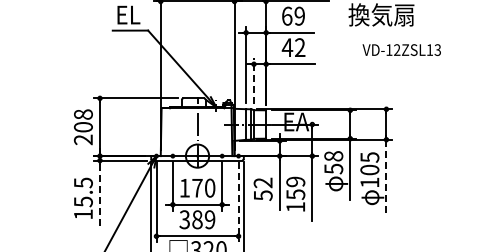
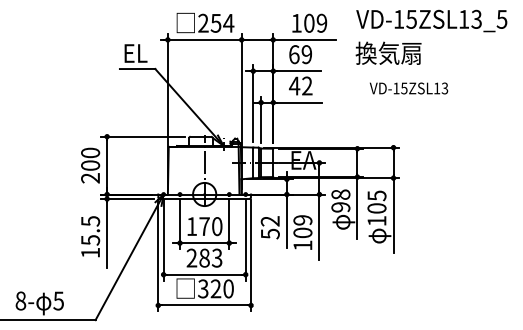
text: (397, 50) -> (404, 88), VD-12ZSL13 -> VD-15ZSL13
line: (254, 81) -> (261, 119), dashed -> solid
text: (83, 114) -> (90, 152), 208 -> 200
text: (333, 169) -> (340, 207), 58 -> 98
line: (386, 177) -> (393, 215), dashed -> solid
text: (295, 194) -> (302, 232), 159 -> 109
line: (100, 197) -> (107, 235), dashed -> solid
line: (238, 202) -> (245, 240), dashed -> solid
text: (197, 220) -> (204, 258), 389 -> 283

